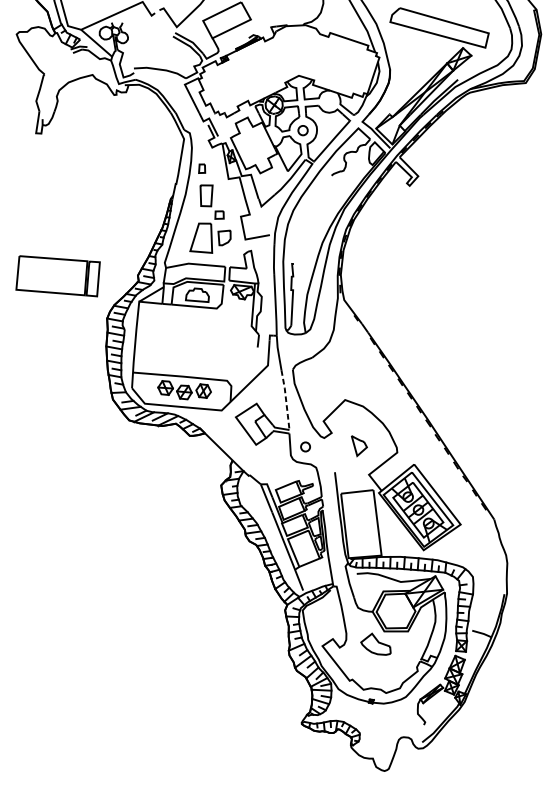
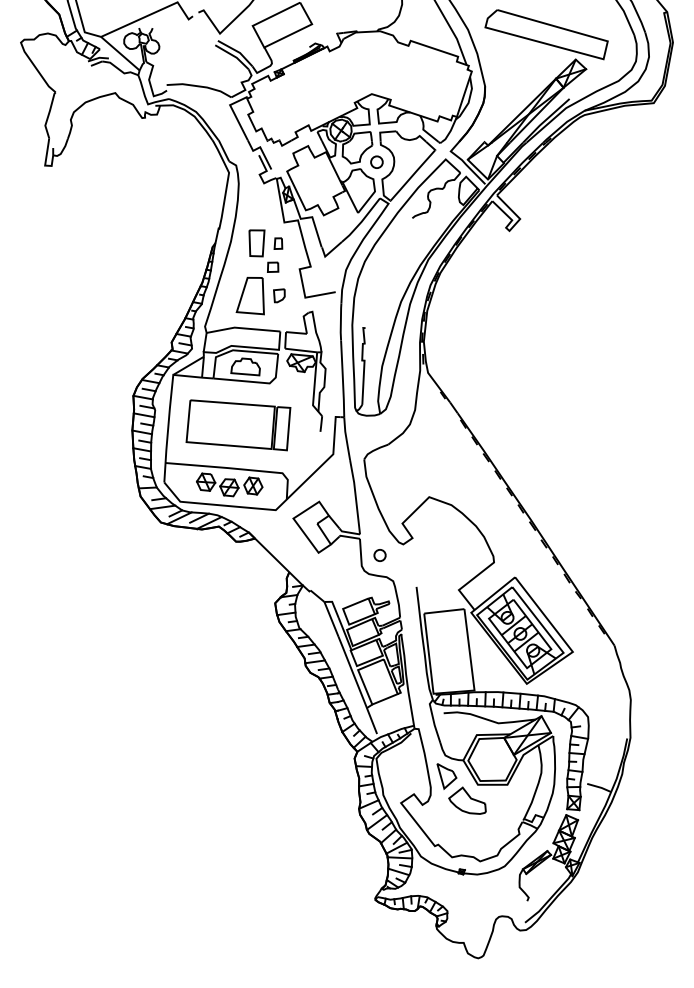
part: (202, 168) -> (278, 243), moved
part: (224, 237) -> (279, 295), size x0.71
part: (58, 276) -> (238, 425), moved
line: (285, 400) -> (355, 497), dashed -> solid
part: (359, 446) -> (446, 776), moved

